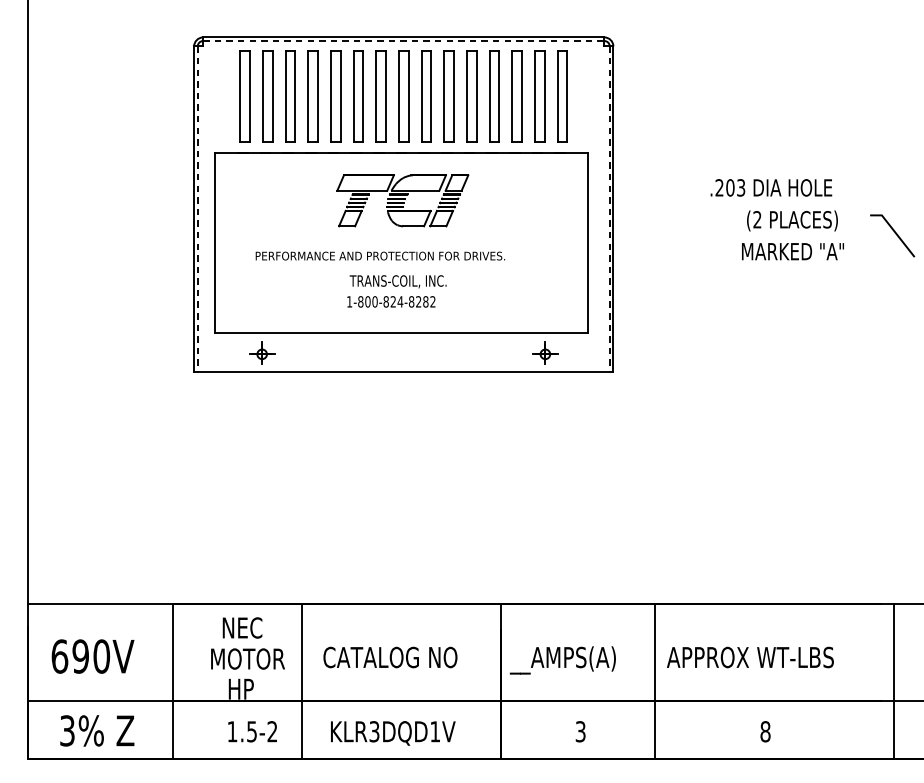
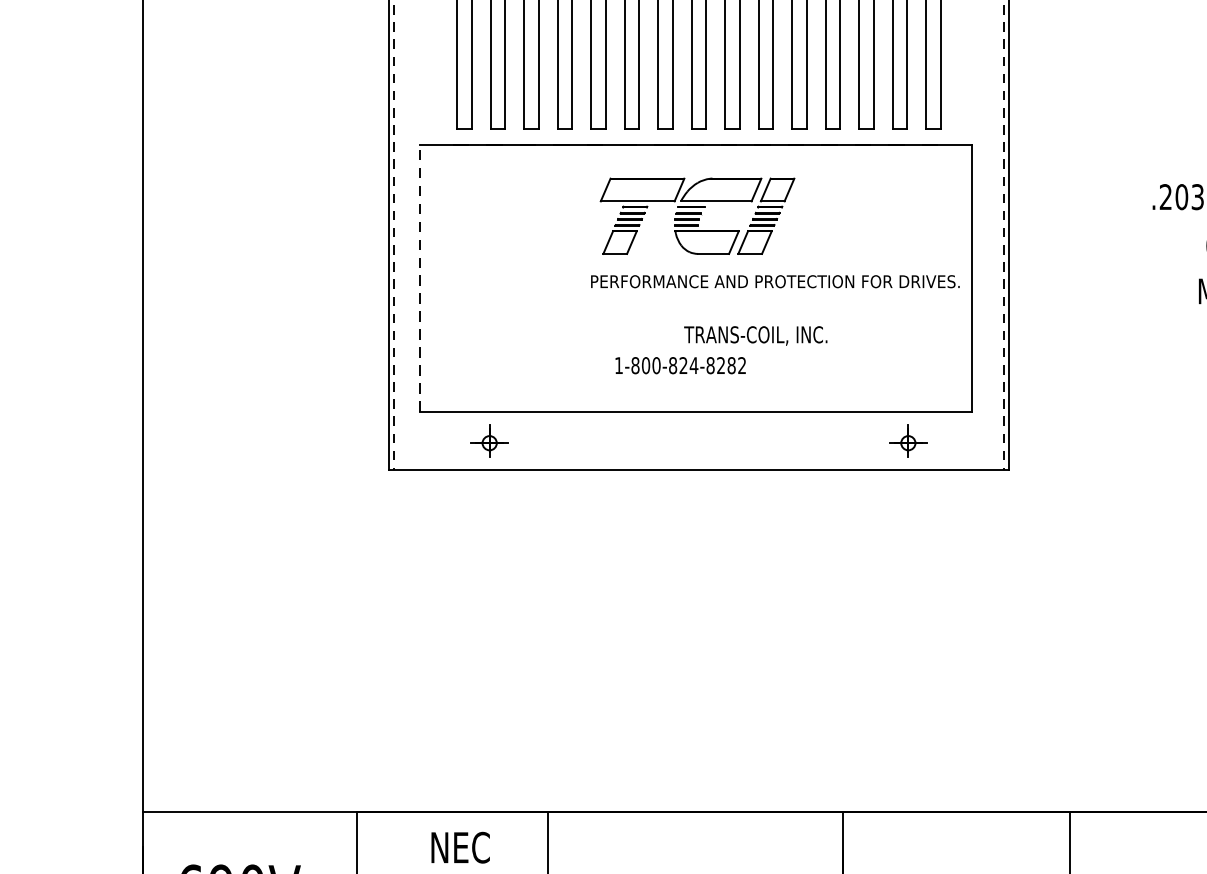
line: (214, 242) -> (419, 277), solid -> dashed
text: (380, 255) -> (775, 280), moved
text: (397, 281) -> (754, 335), moved

